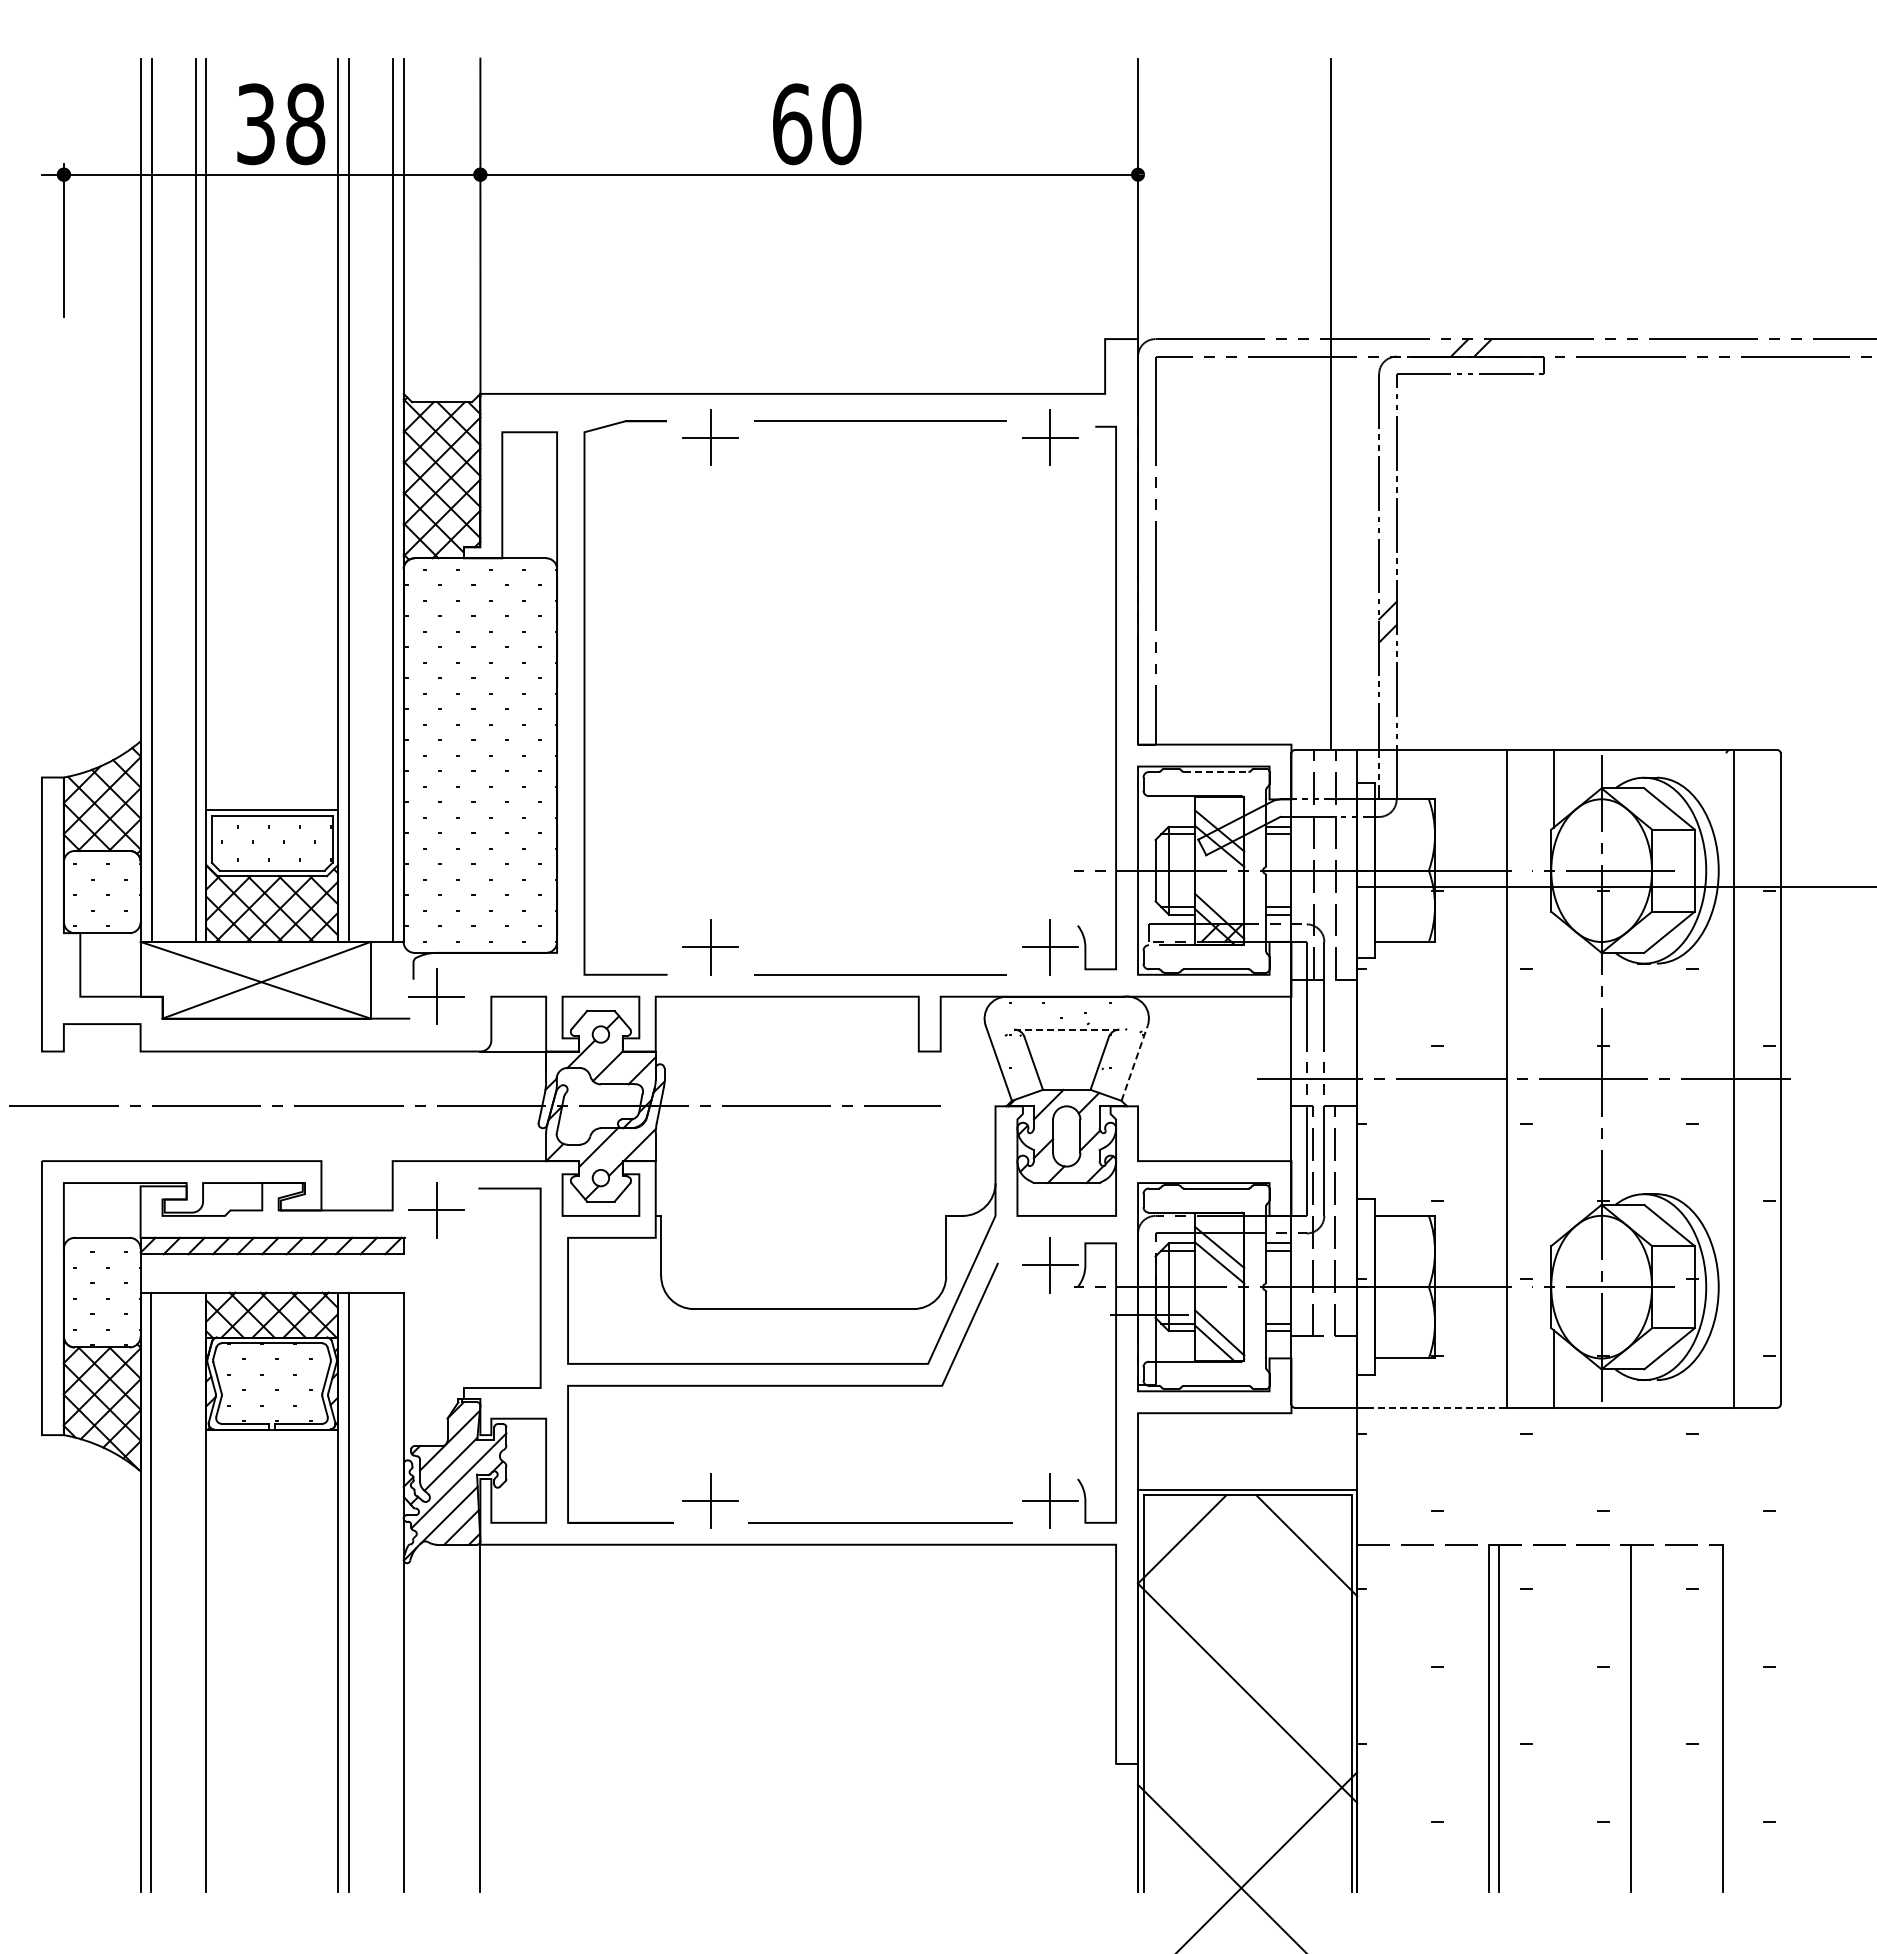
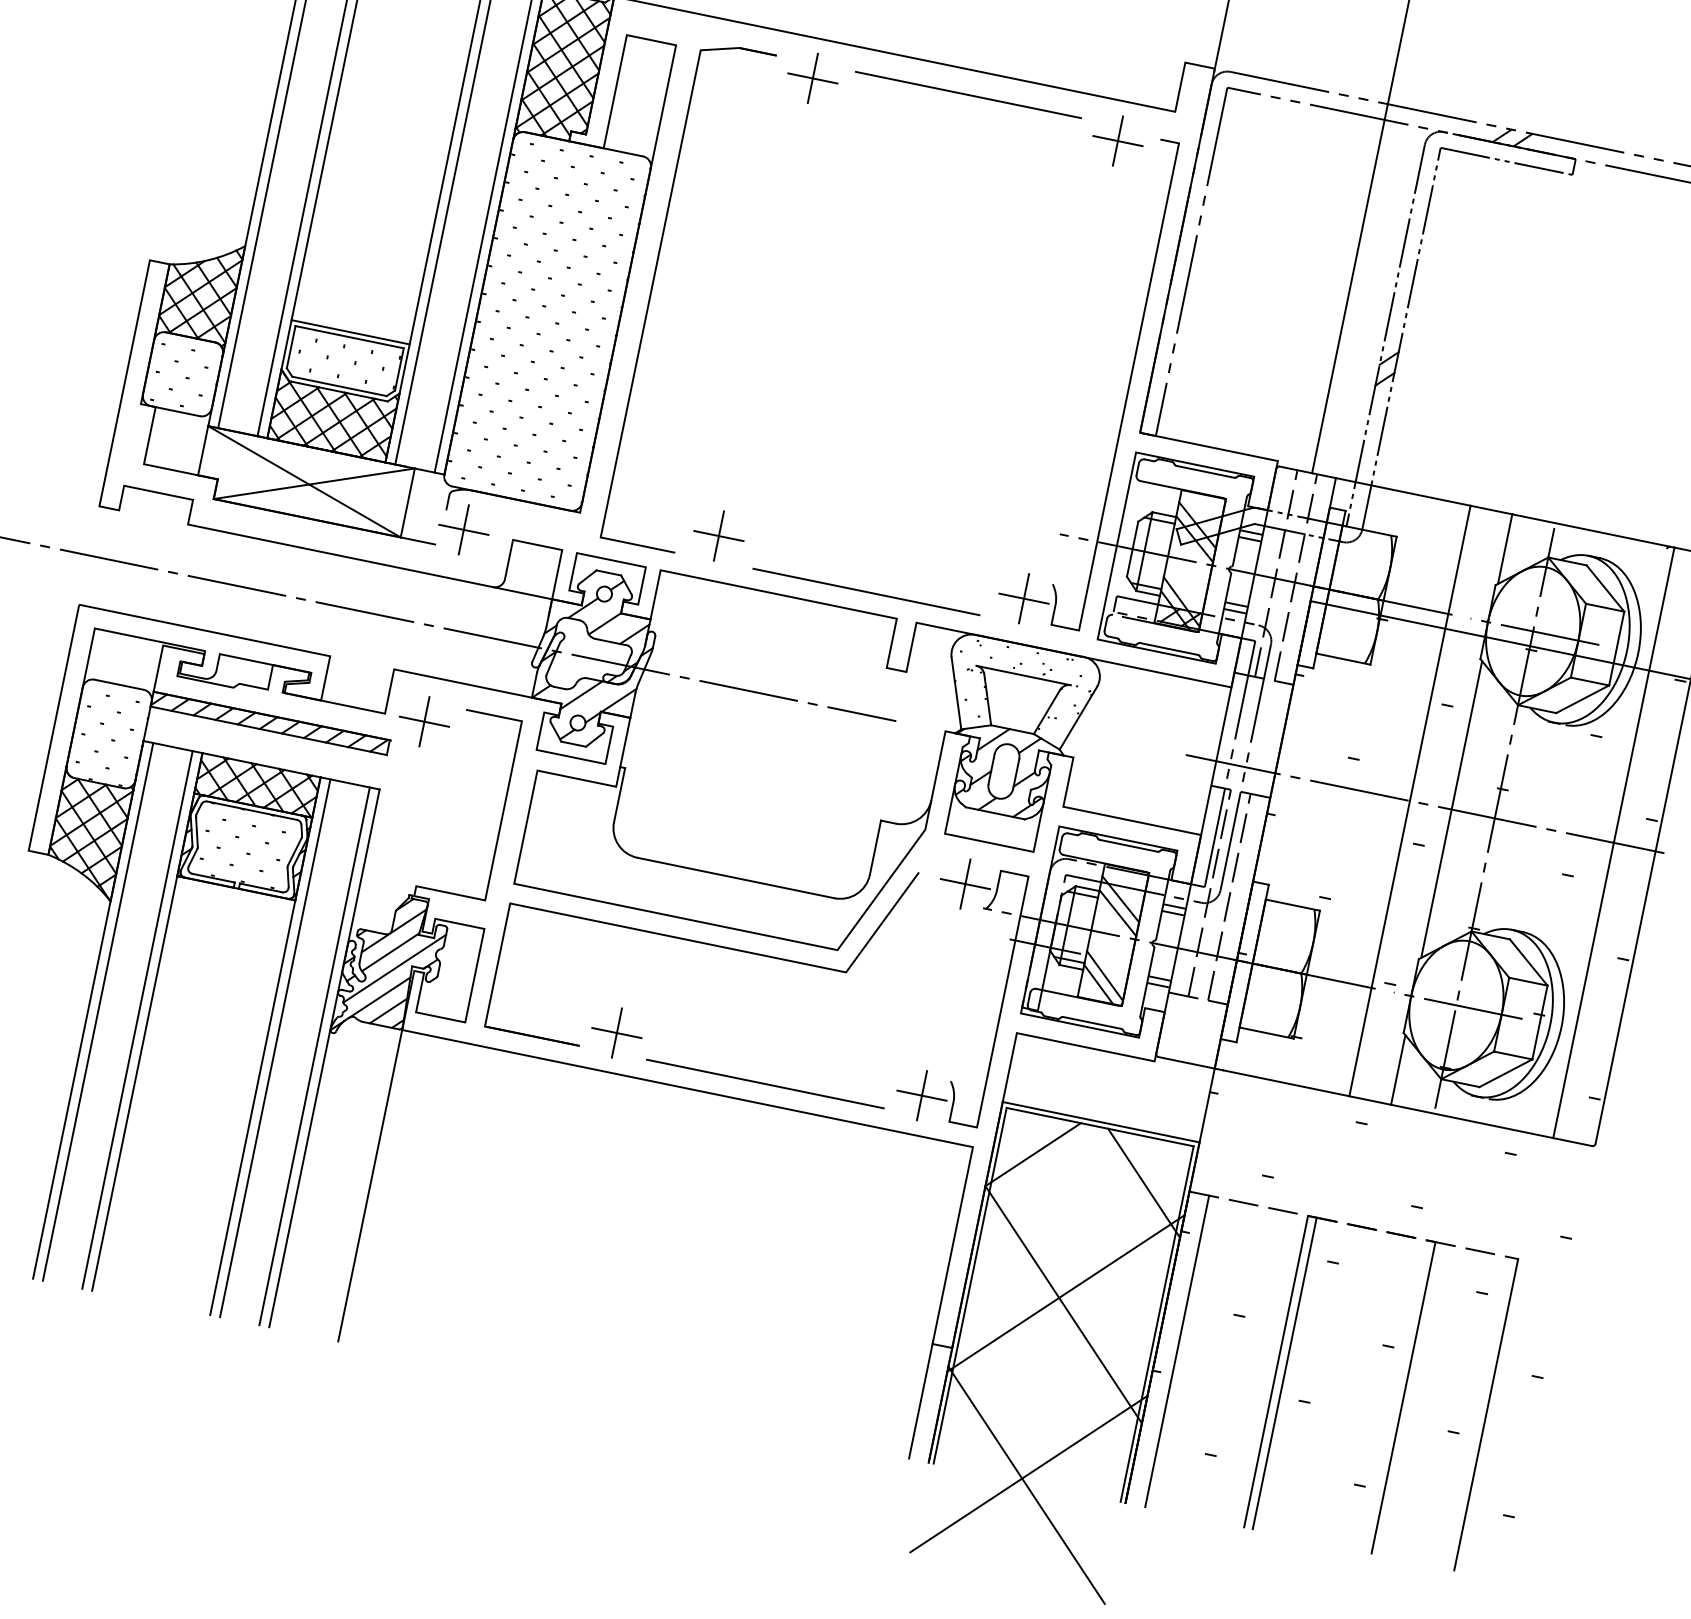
line: (1216, 772) -> (1205, 472), dashed -> solid
line: (1066, 1029) -> (1023, 675), dashed -> solid
line: (1134, 1063) -> (1078, 718), dashed -> solid
line: (1553, 1078) -> (1451, 809), added
line: (1437, 1407) -> (1286, 1083), dashed -> solid
line: (195, 1591) -> (137, 1019), added
line: (392, 1591) -> (314, 1055), added
line: (1247, 1680) -> (1065, 1293), added
line: (1379, 1717) -> (1177, 1350), added
line: (1116, 1825) -> (921, 1399), added

